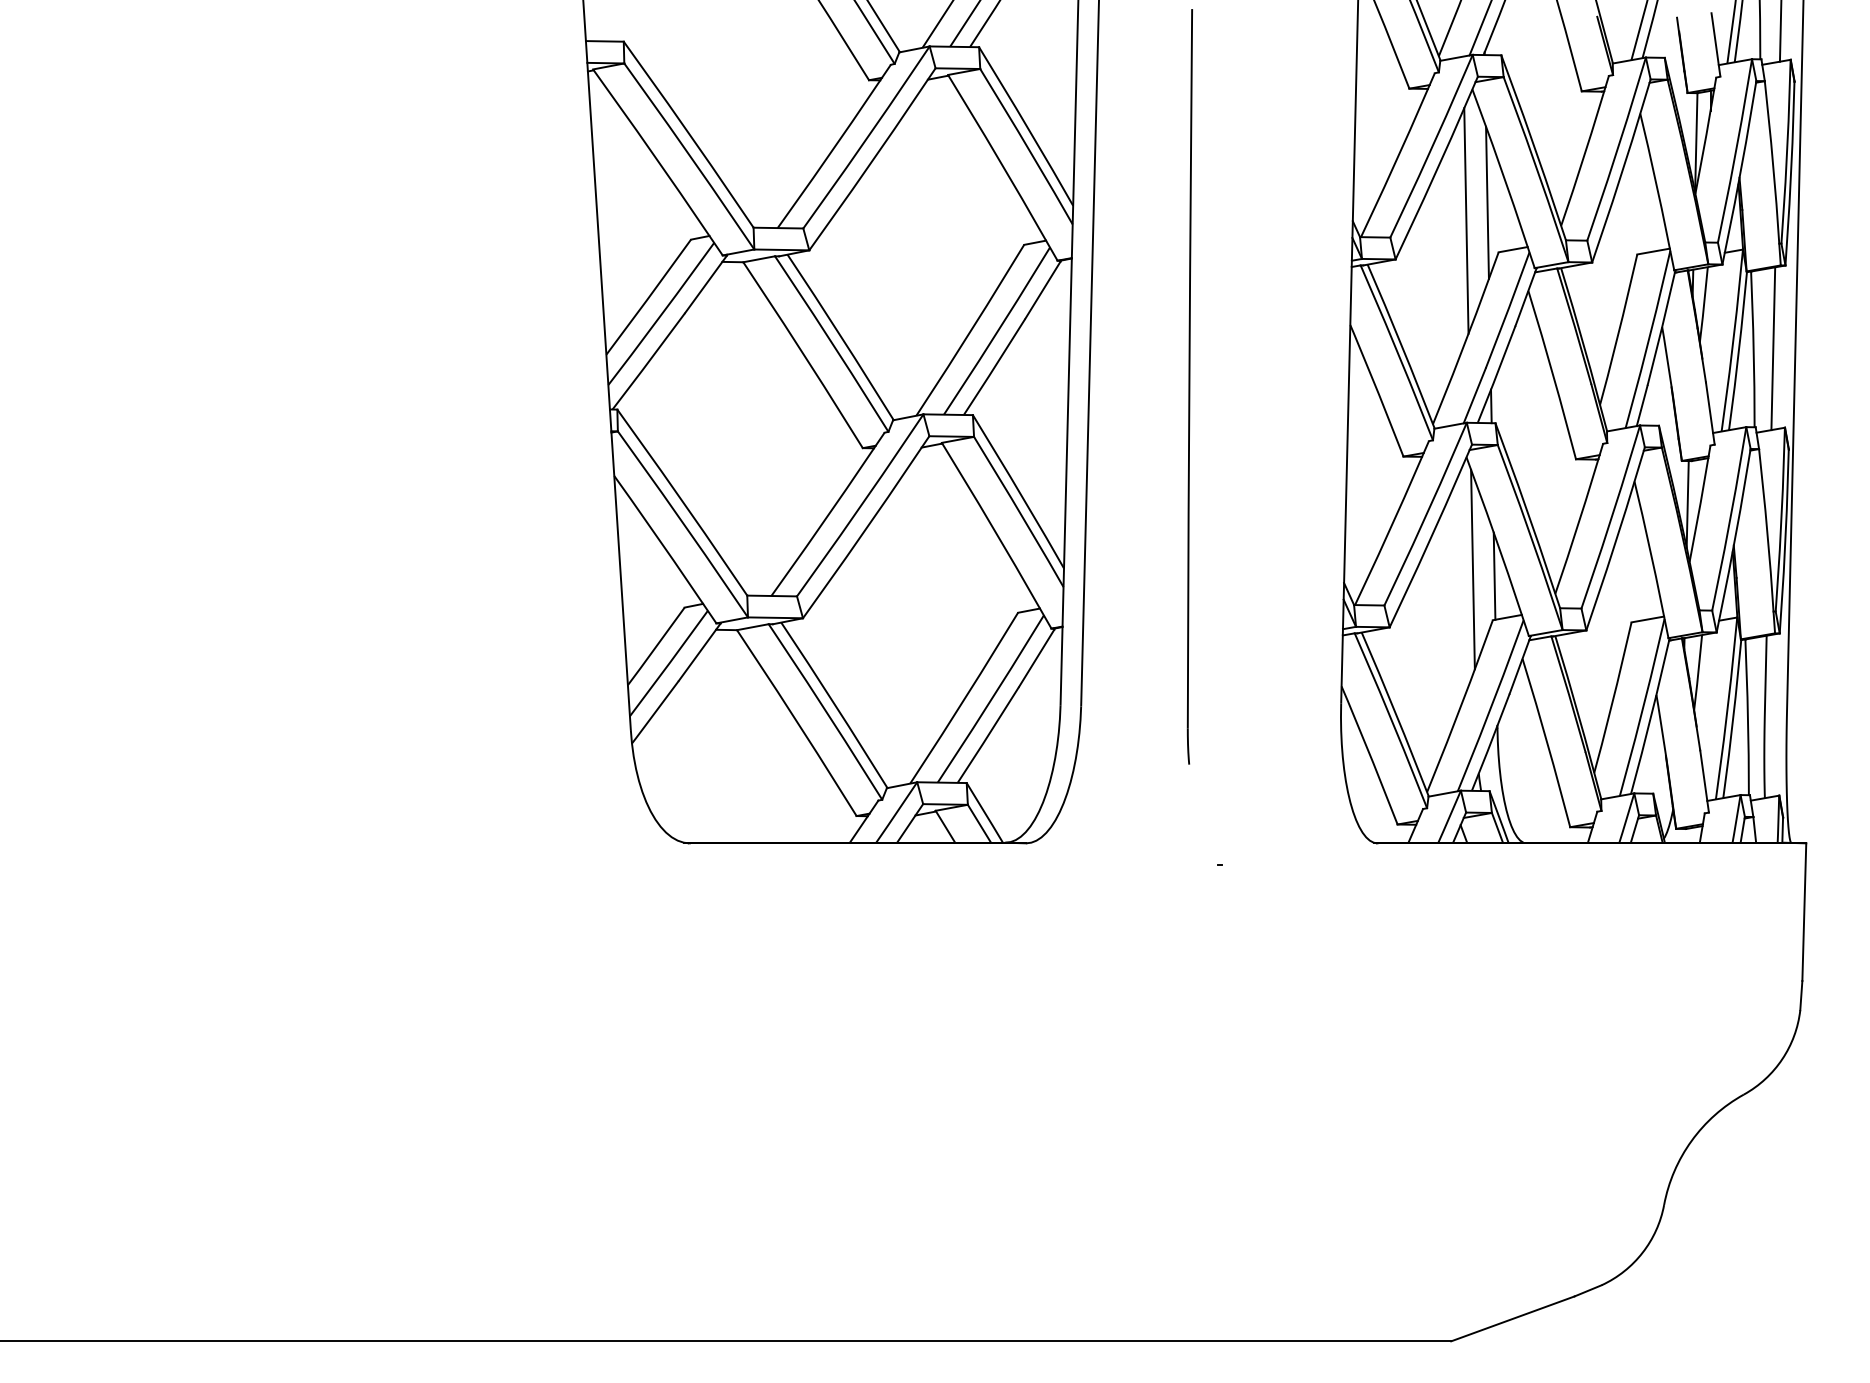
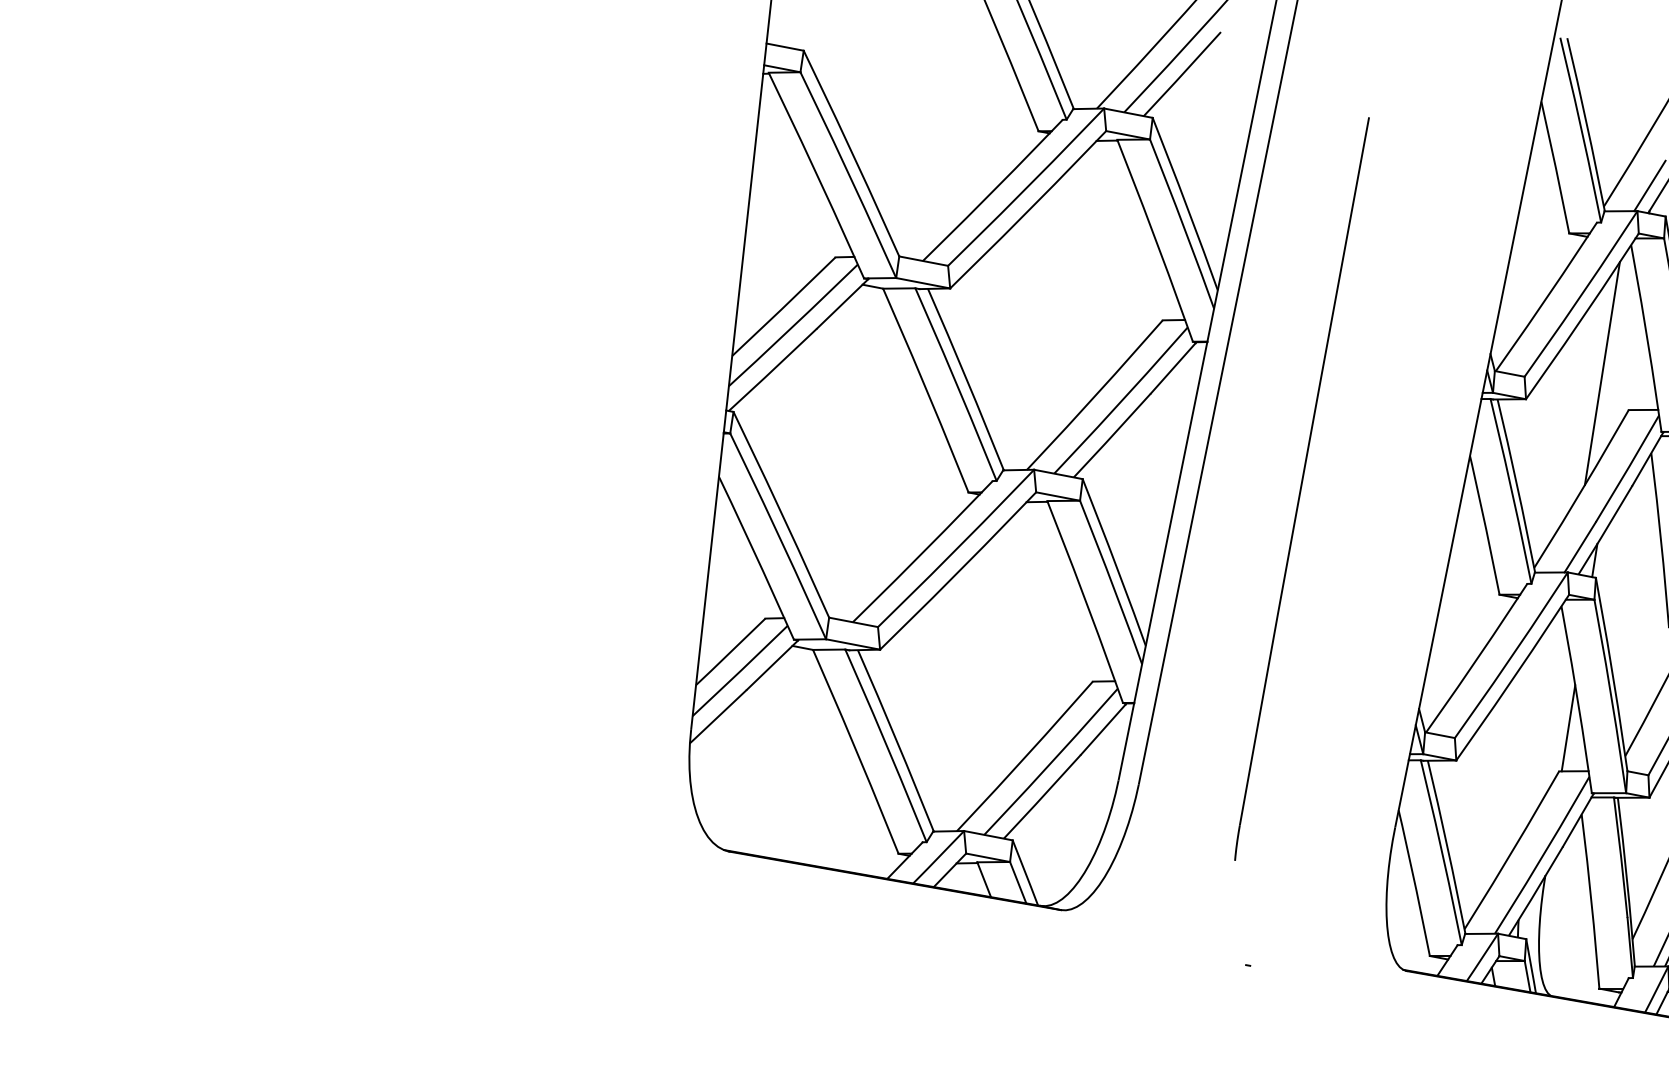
line: (1487, 202) -> (1626, 359), removed
line: (1472, 569) -> (1547, 717), removed

